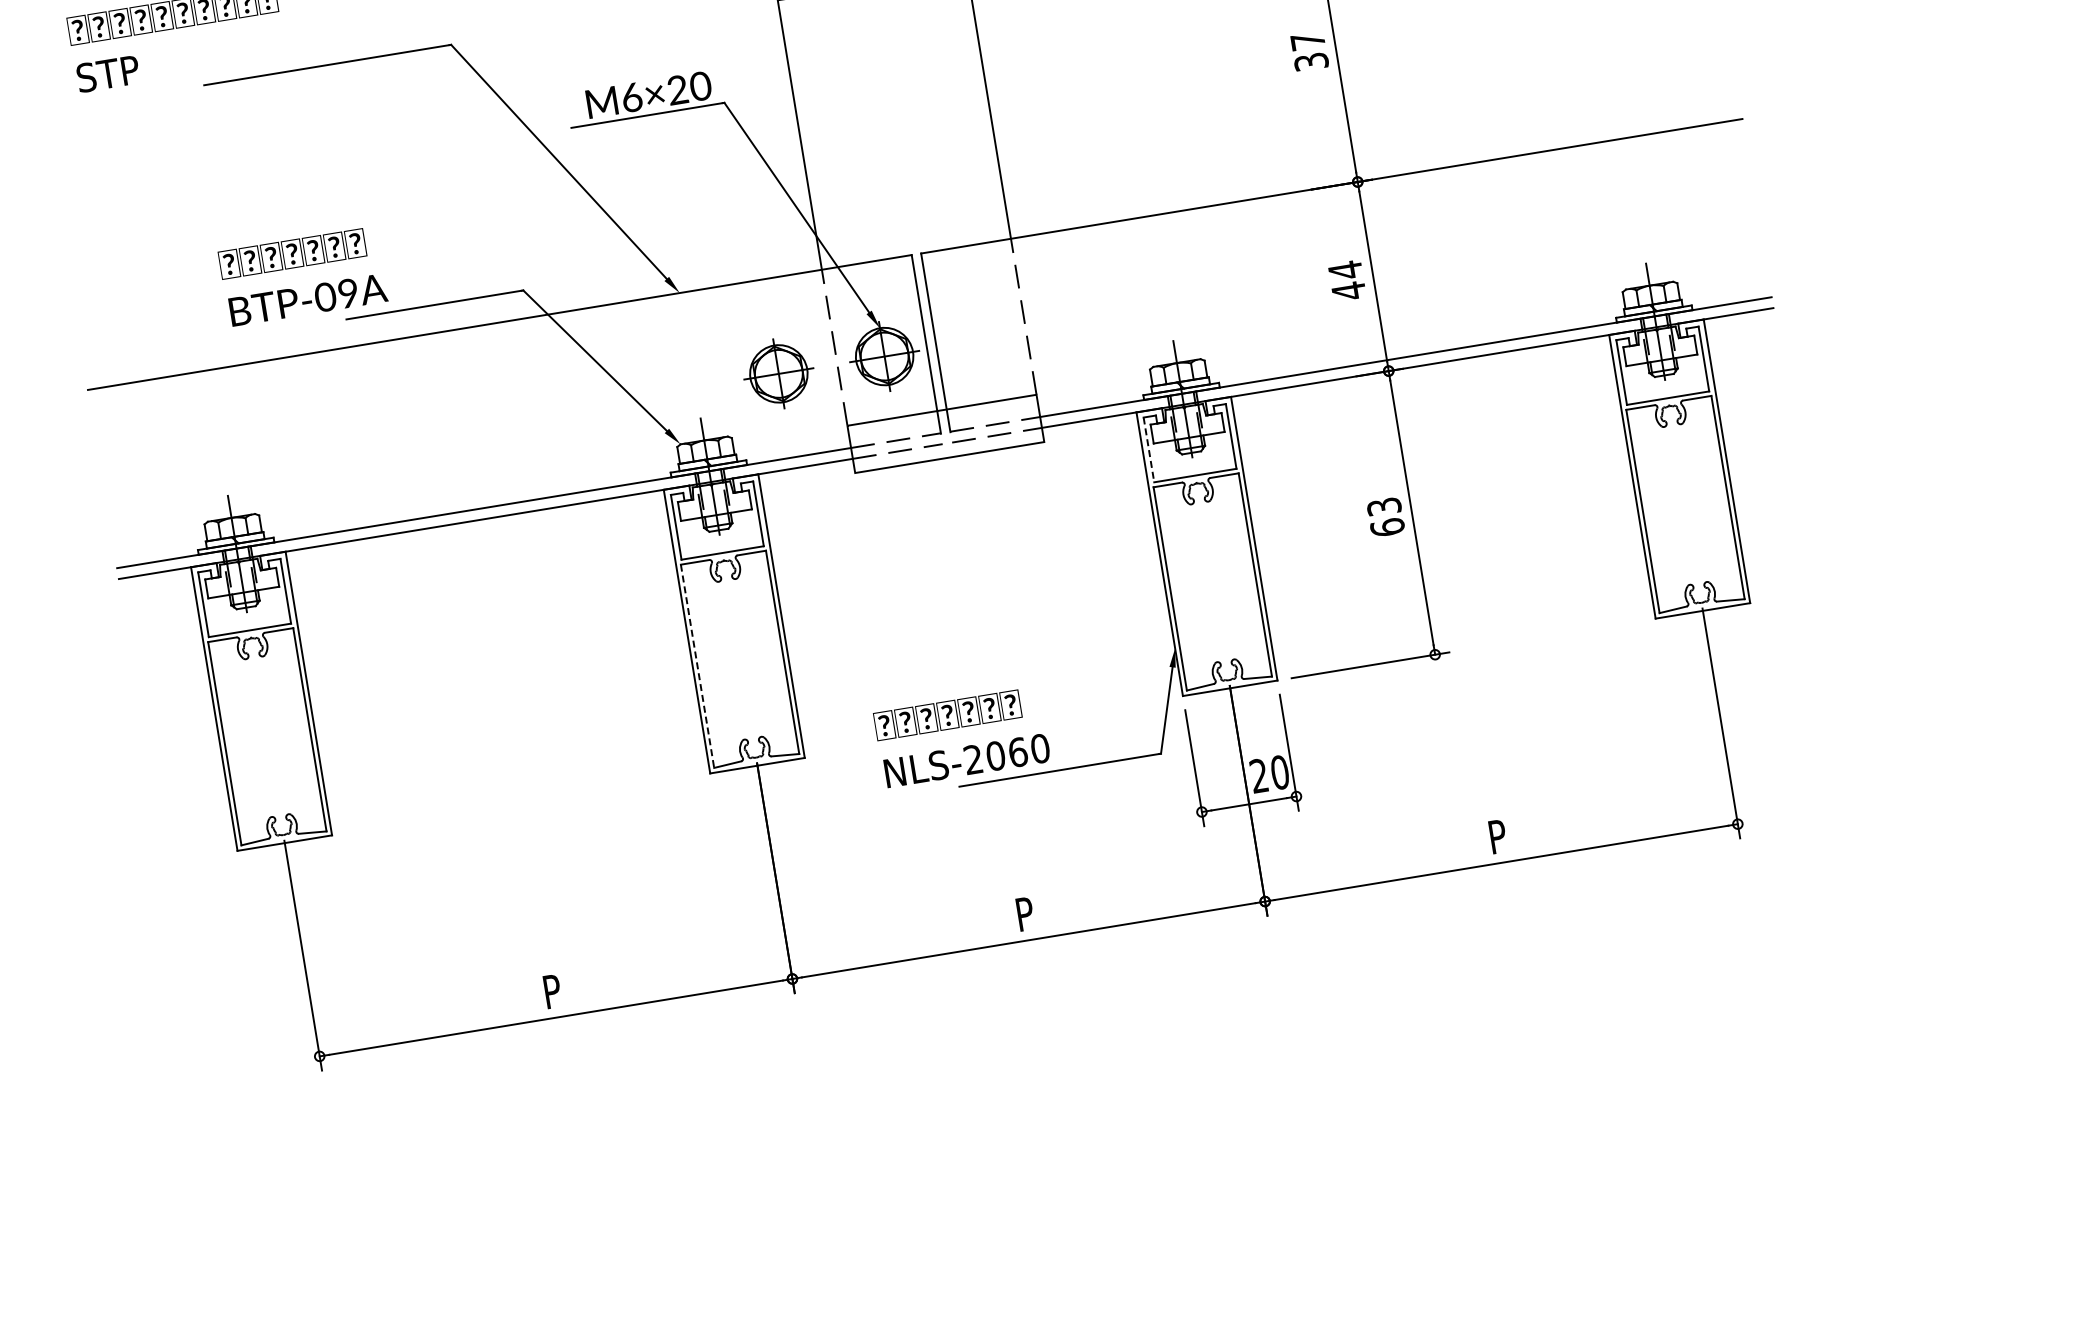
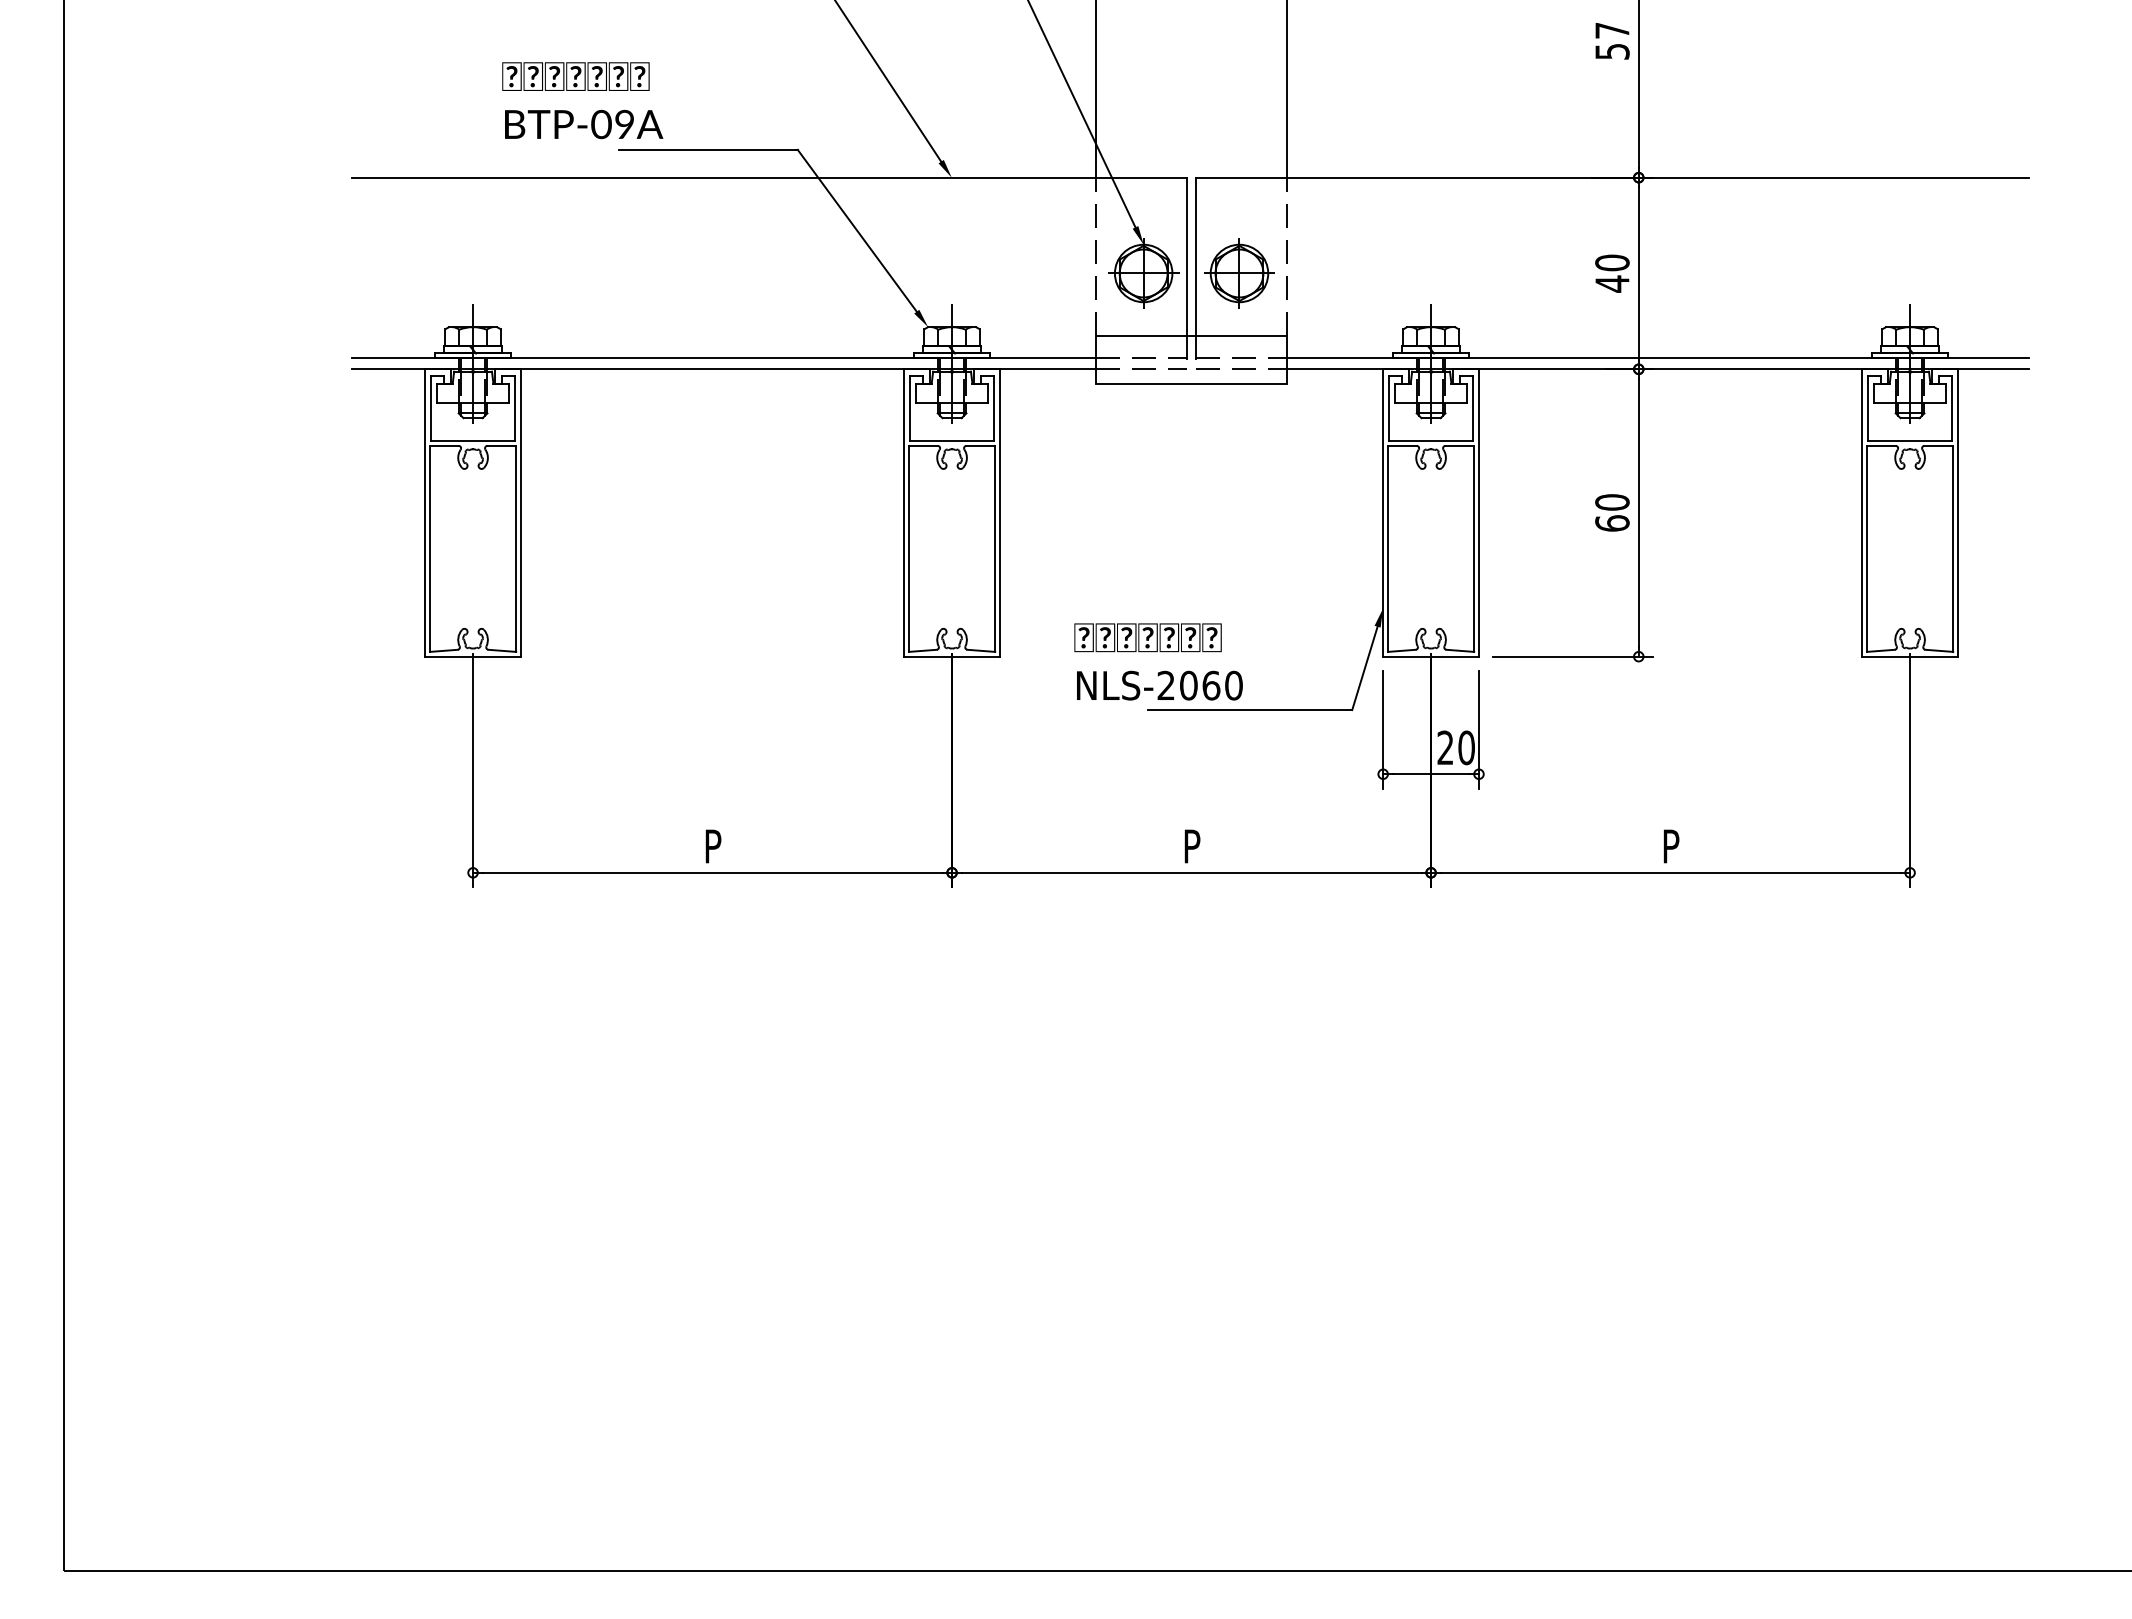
text: (1311, 61) -> (1612, 51), 37 -> 57
text: (1345, 269) -> (1612, 262), 44 -> 40
part: (778, 373) -> (1239, 273), moved
line: (1149, 450) -> (1389, 408), dashed -> solid
text: (1384, 506) -> (1612, 502), 63 -> 60
line: (697, 665) -> (908, 548), dashed -> solid

